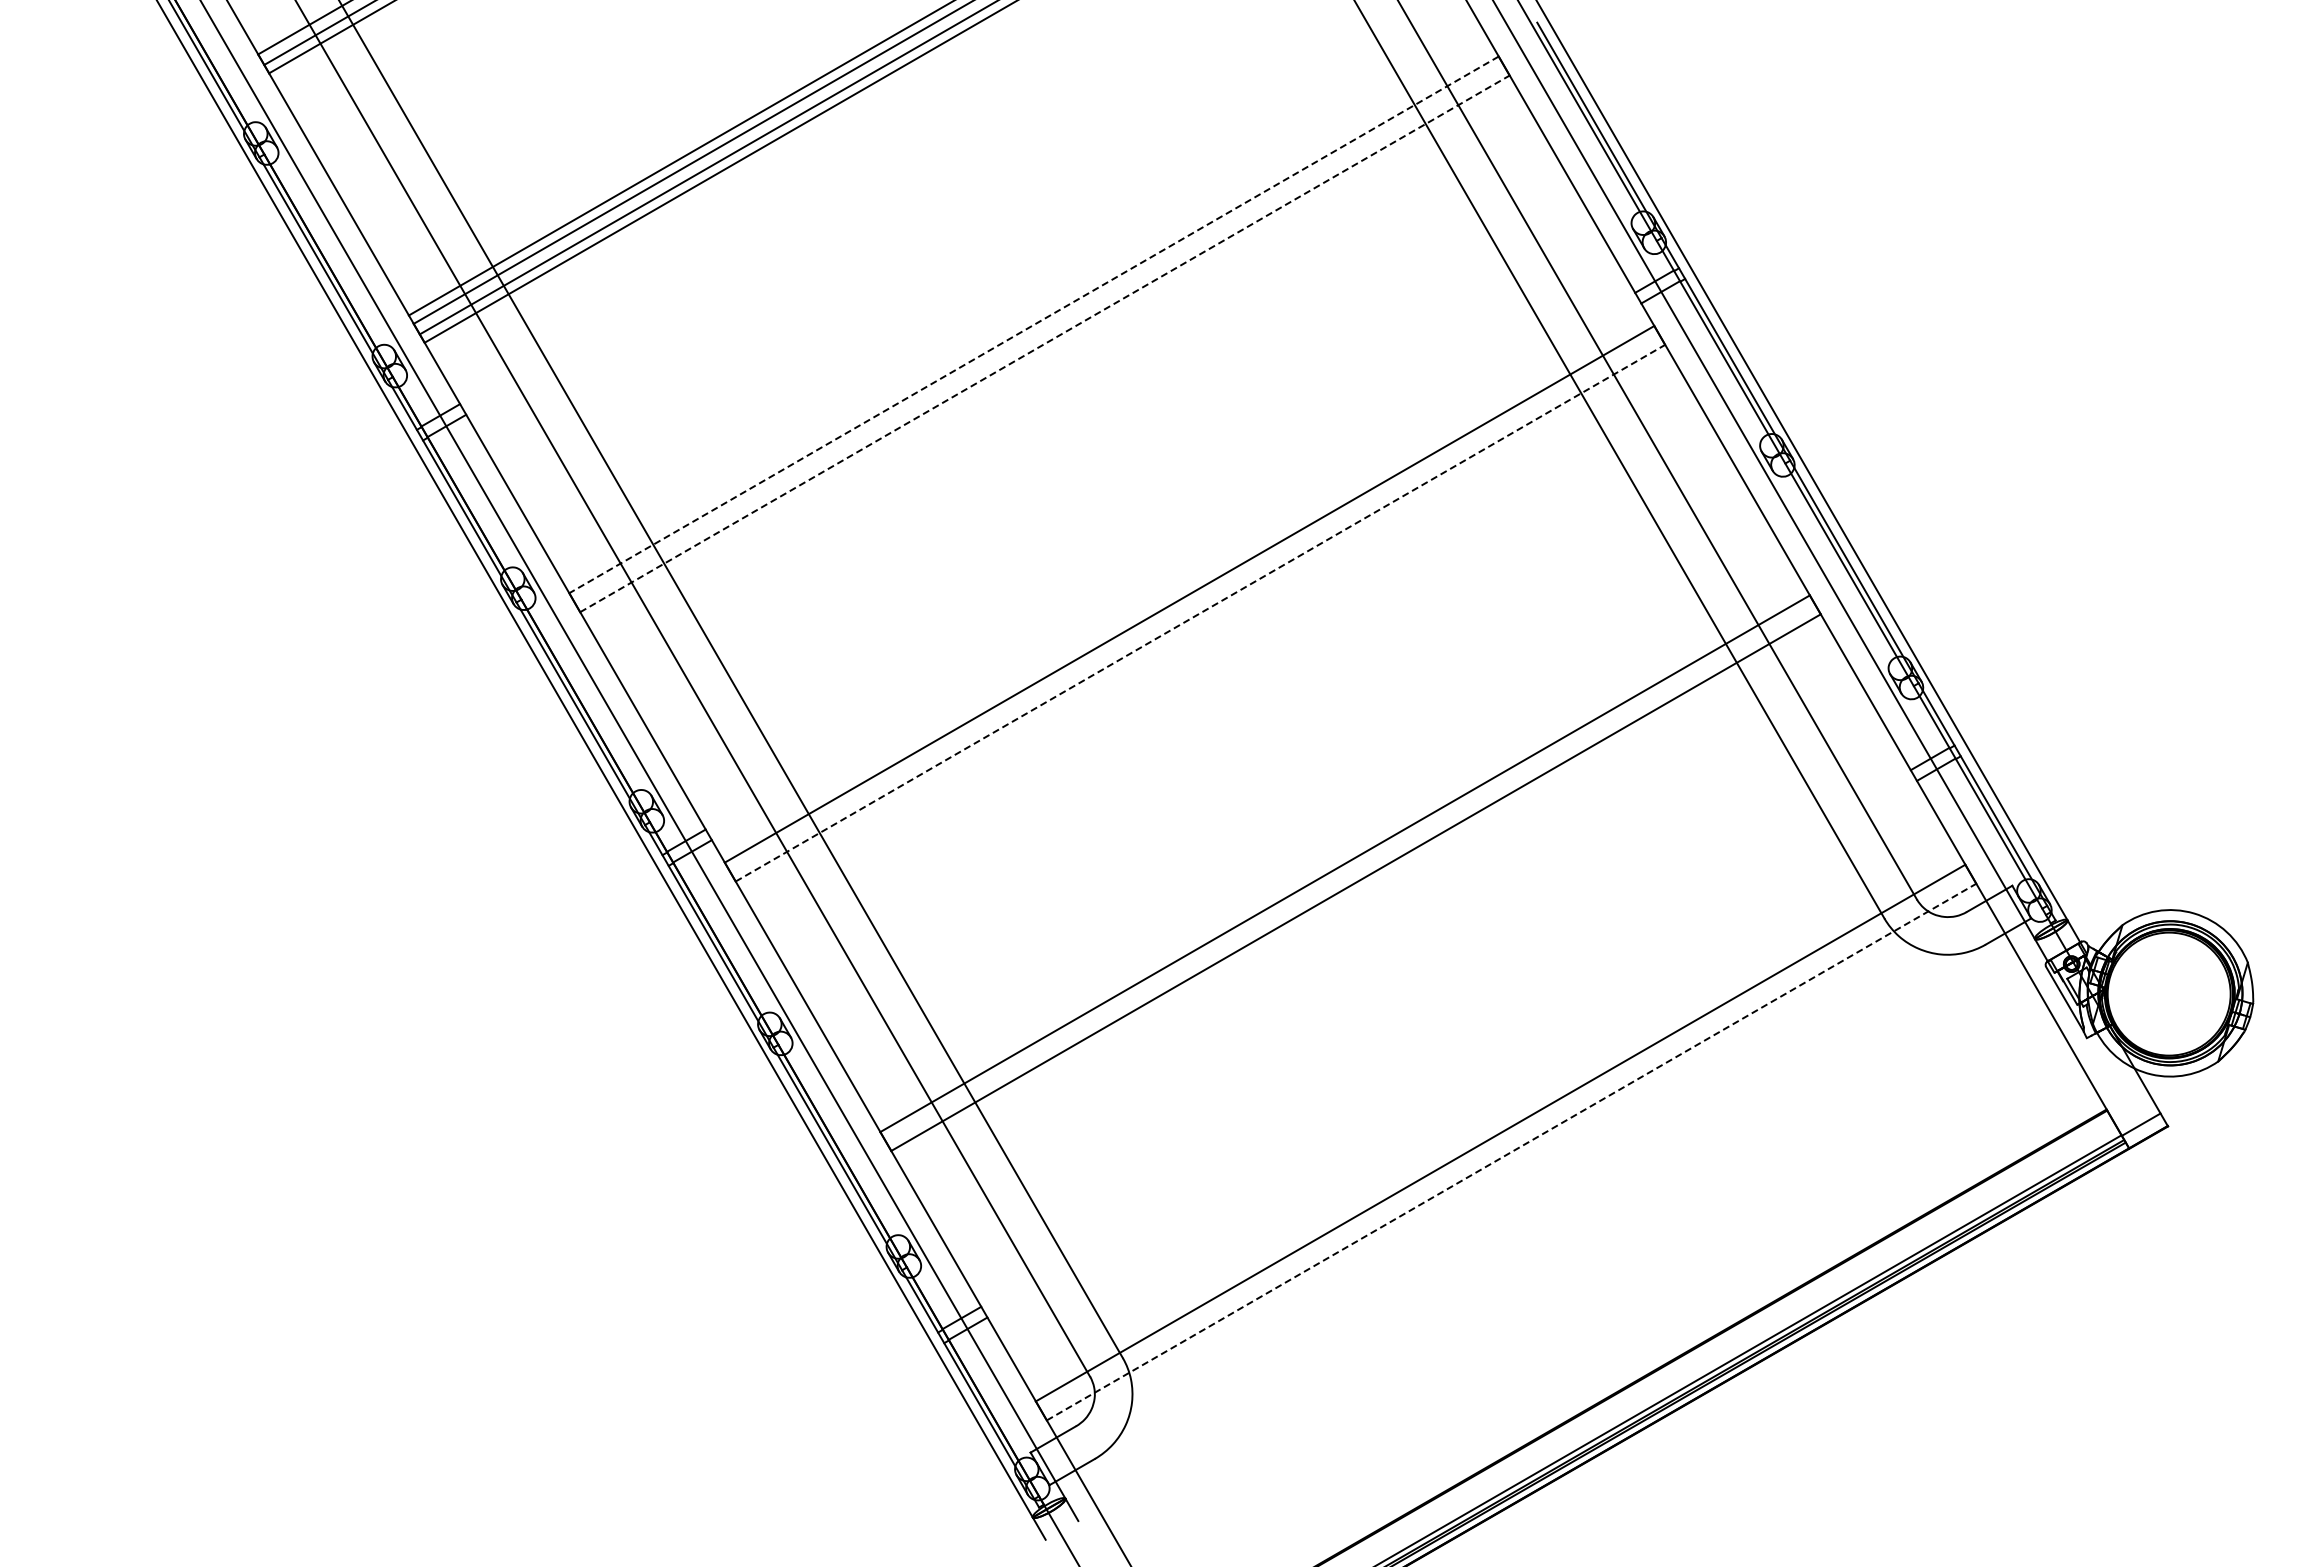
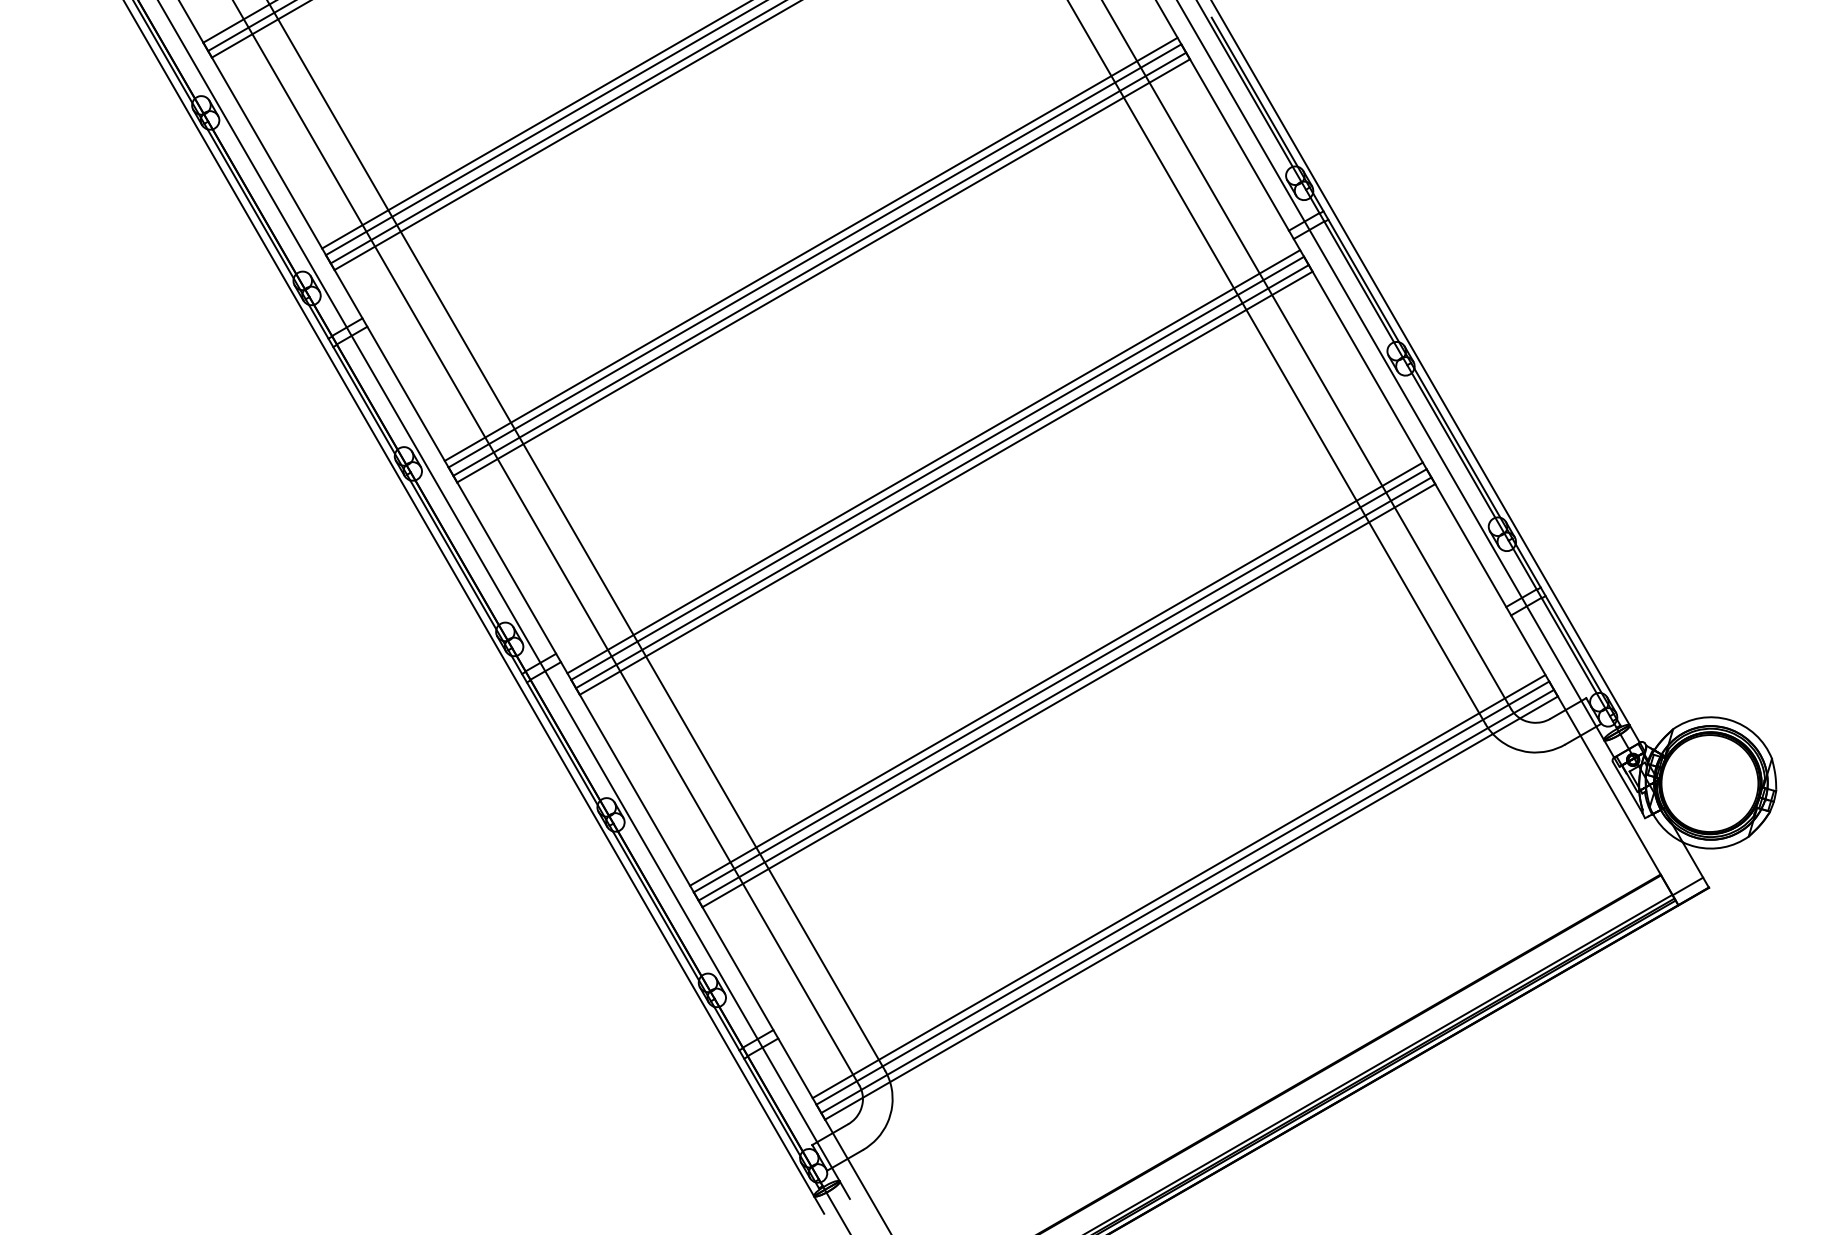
line: (1028, 316) -> (810, 249), added
line: (1034, 324) -> (815, 255), dashed -> solid
line: (1039, 335) -> (819, 264), added
line: (1044, 343) -> (823, 270), dashed -> solid
line: (1184, 585) -> (933, 461), added
line: (1195, 604) -> (942, 476), added
line: (1200, 613) -> (946, 483), dashed -> solid
line: (1340, 855) -> (1056, 674), added
line: (1350, 873) -> (1064, 688), added
line: (1495, 1124) -> (1178, 886), added
line: (1506, 1143) -> (1187, 901), added
line: (1511, 1152) -> (1191, 908), dashed -> solid

